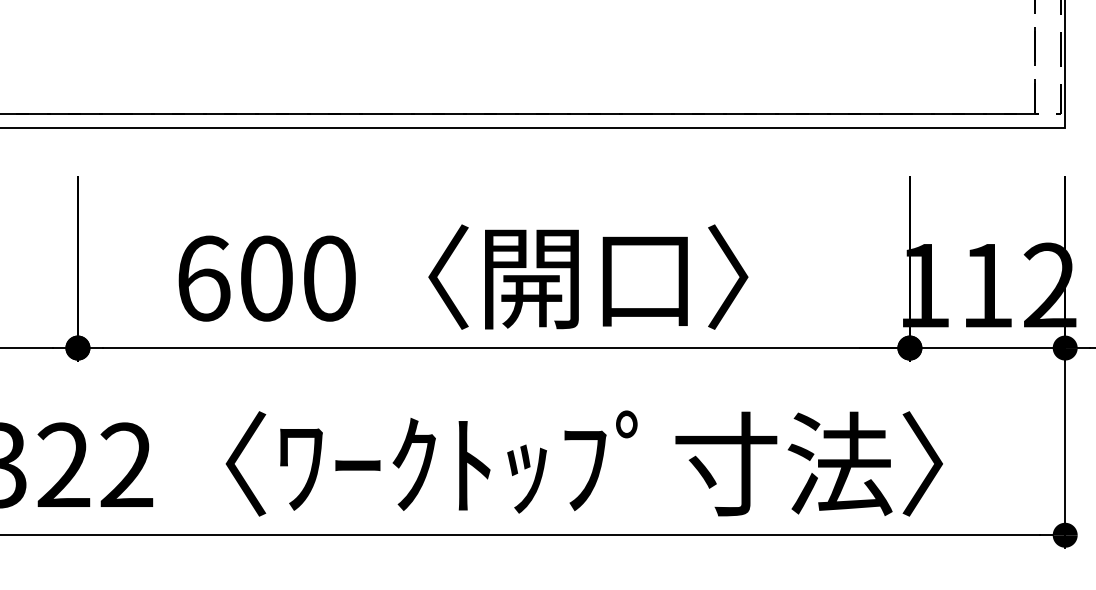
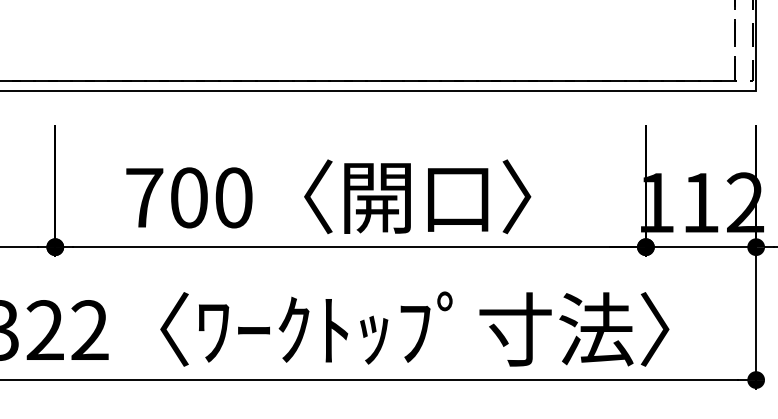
text: (204, 278) -> (145, 197), 600 -> 700

